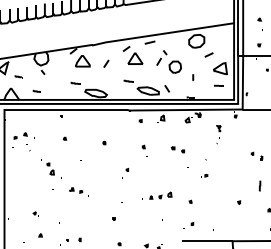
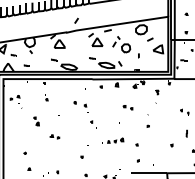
line: (106, 63) -> (76, 20), moved
part: (218, 85) -> (183, 60), moved
part: (144, 150) -> (86, 108), moved

